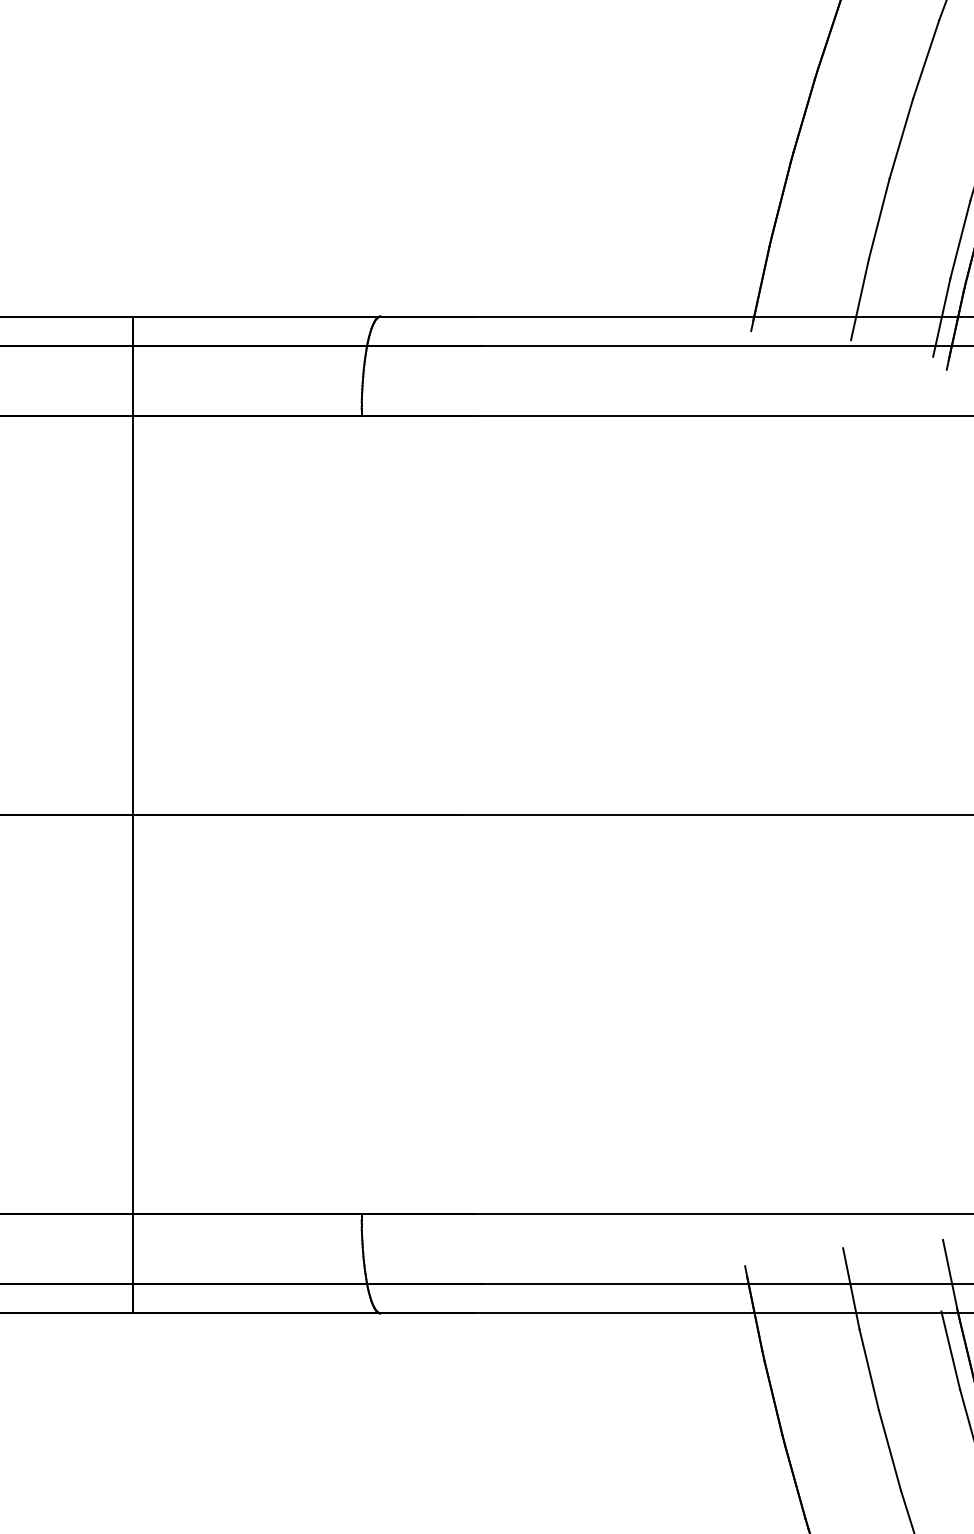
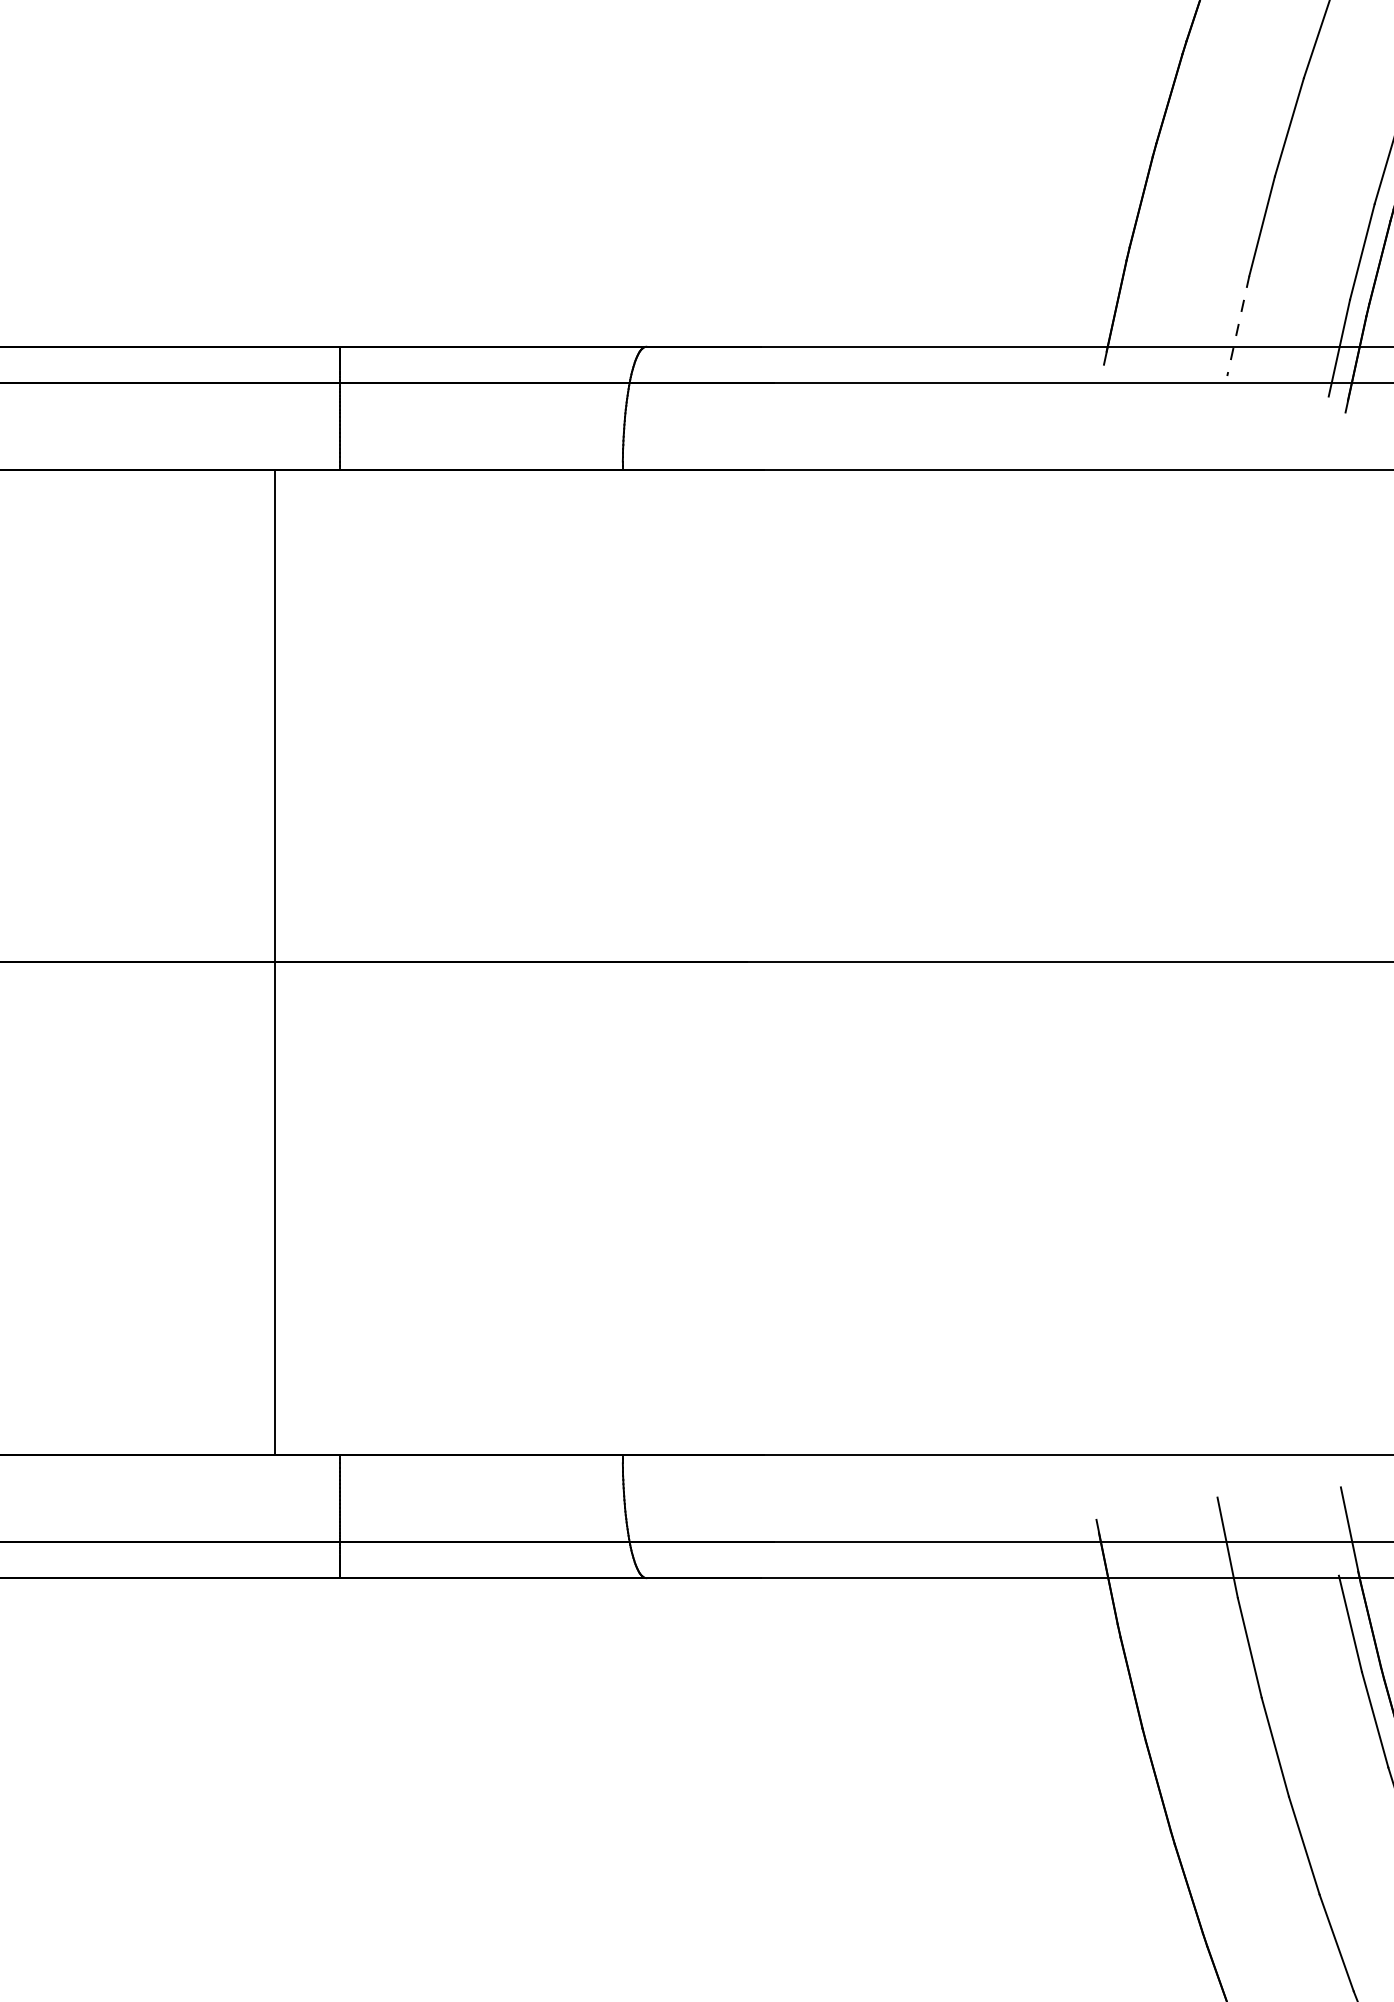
line: (860, 300) -> (1238, 326), solid -> dashed
line: (133, 814) -> (275, 961), moved

